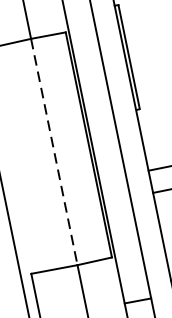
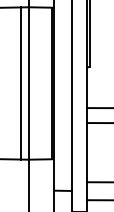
line: (54, 152) -> (28, 83), dashed -> solid
line: (42, 154) -> (20, 83), added

